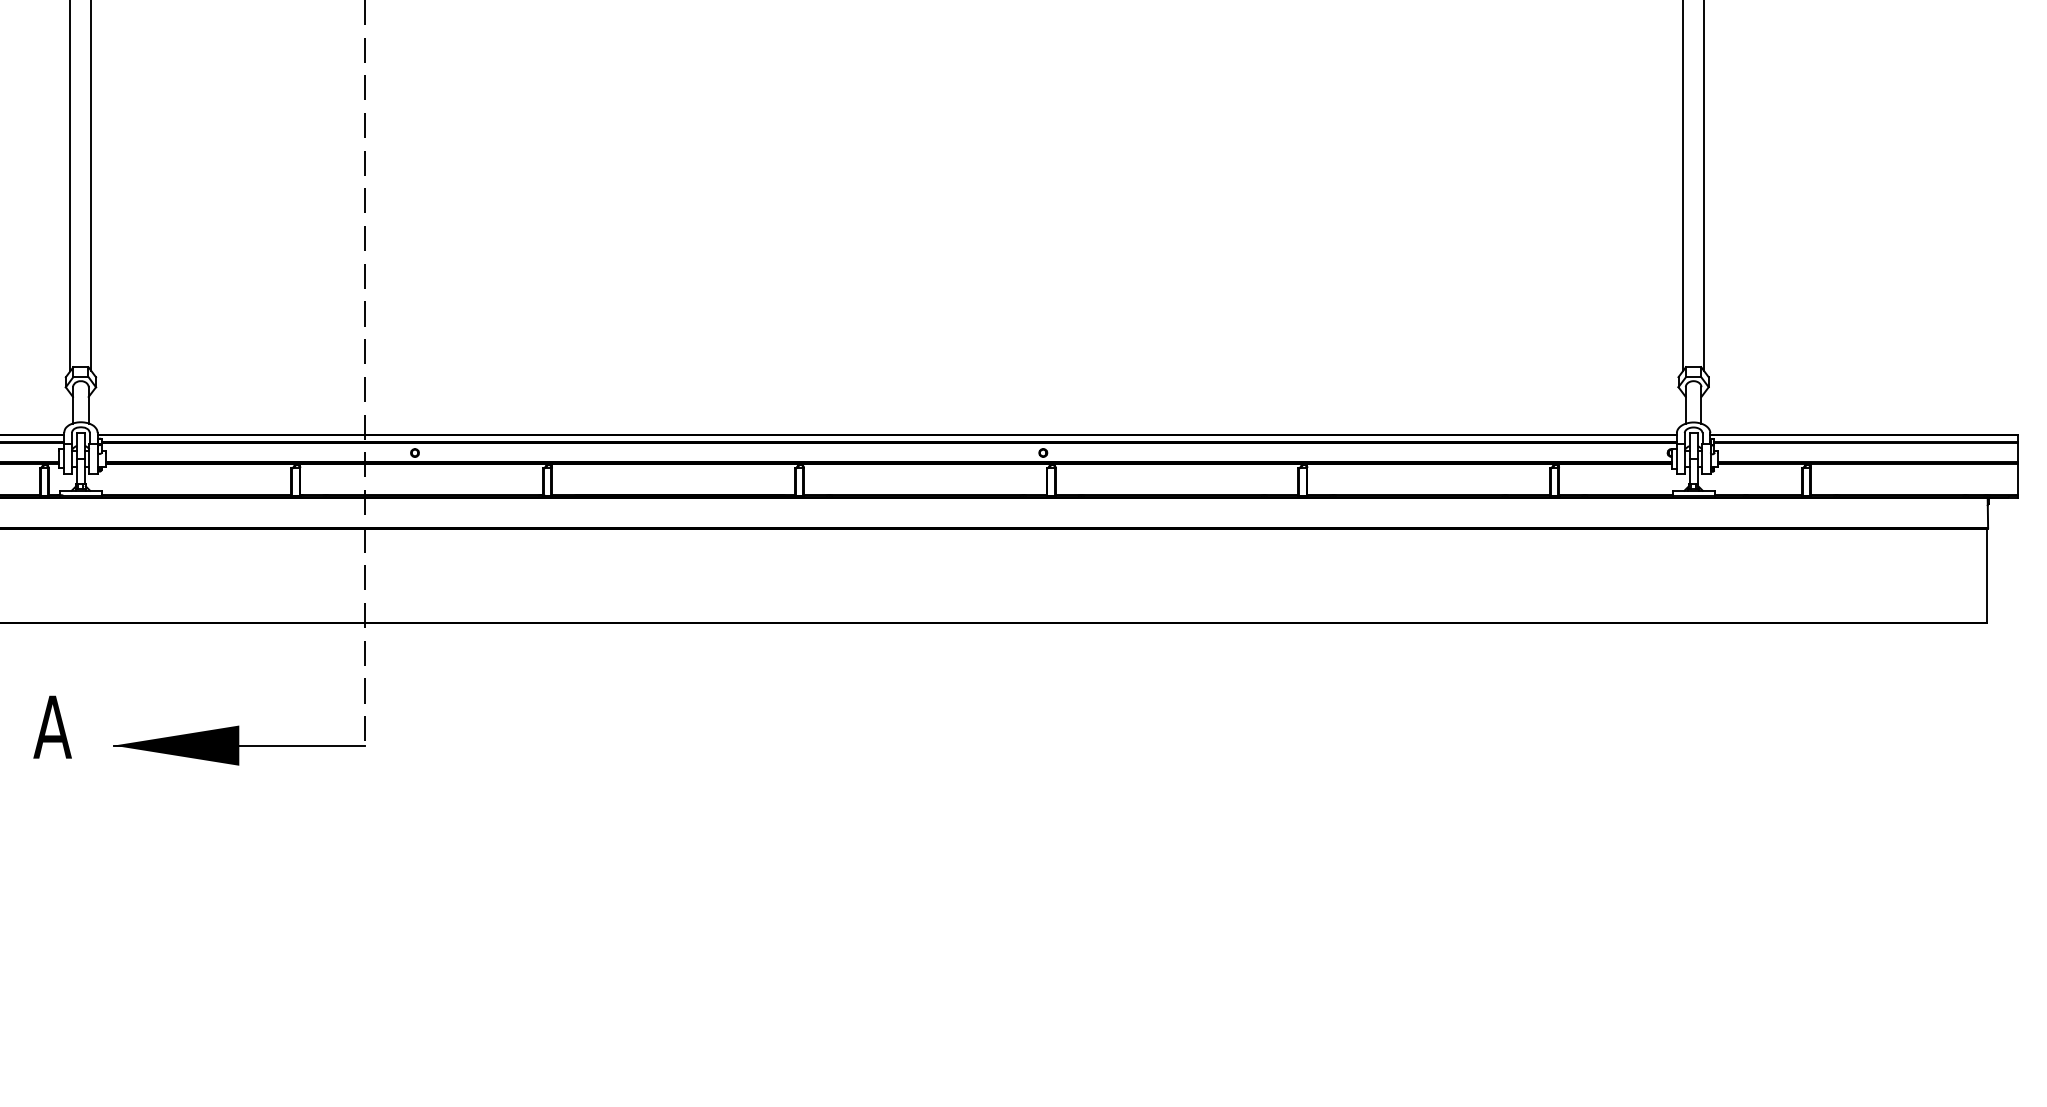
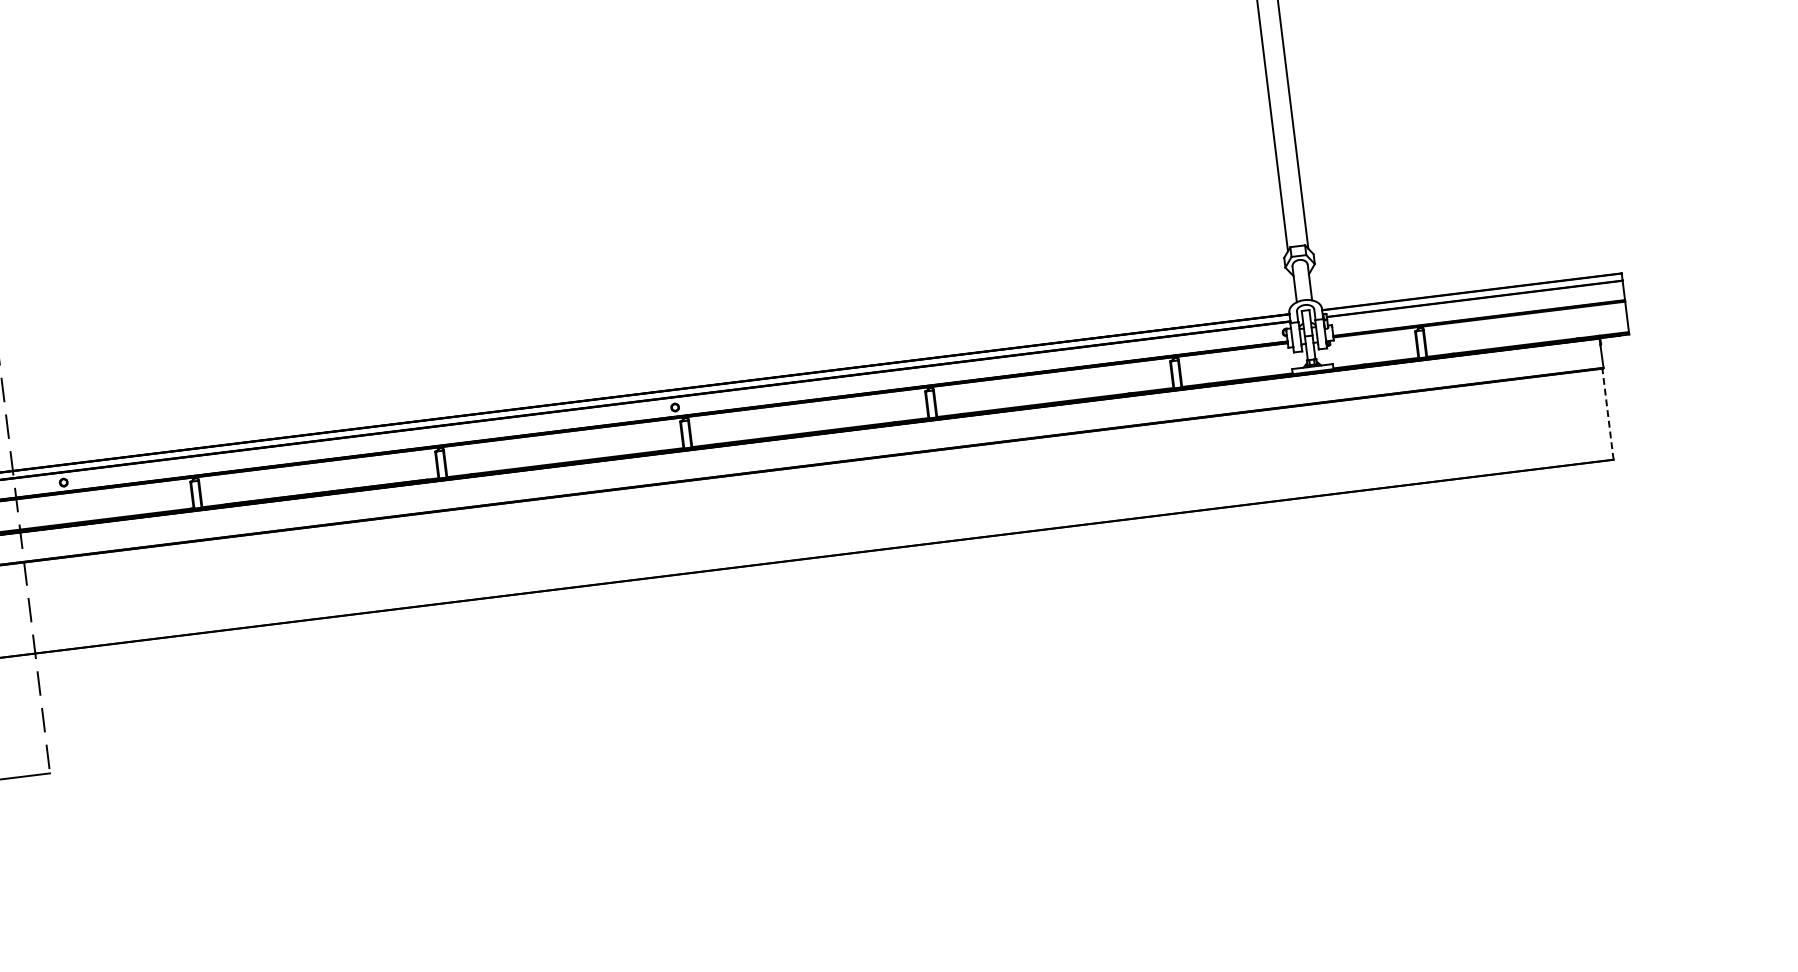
line: (1986, 575) -> (1607, 414), solid -> dashed

